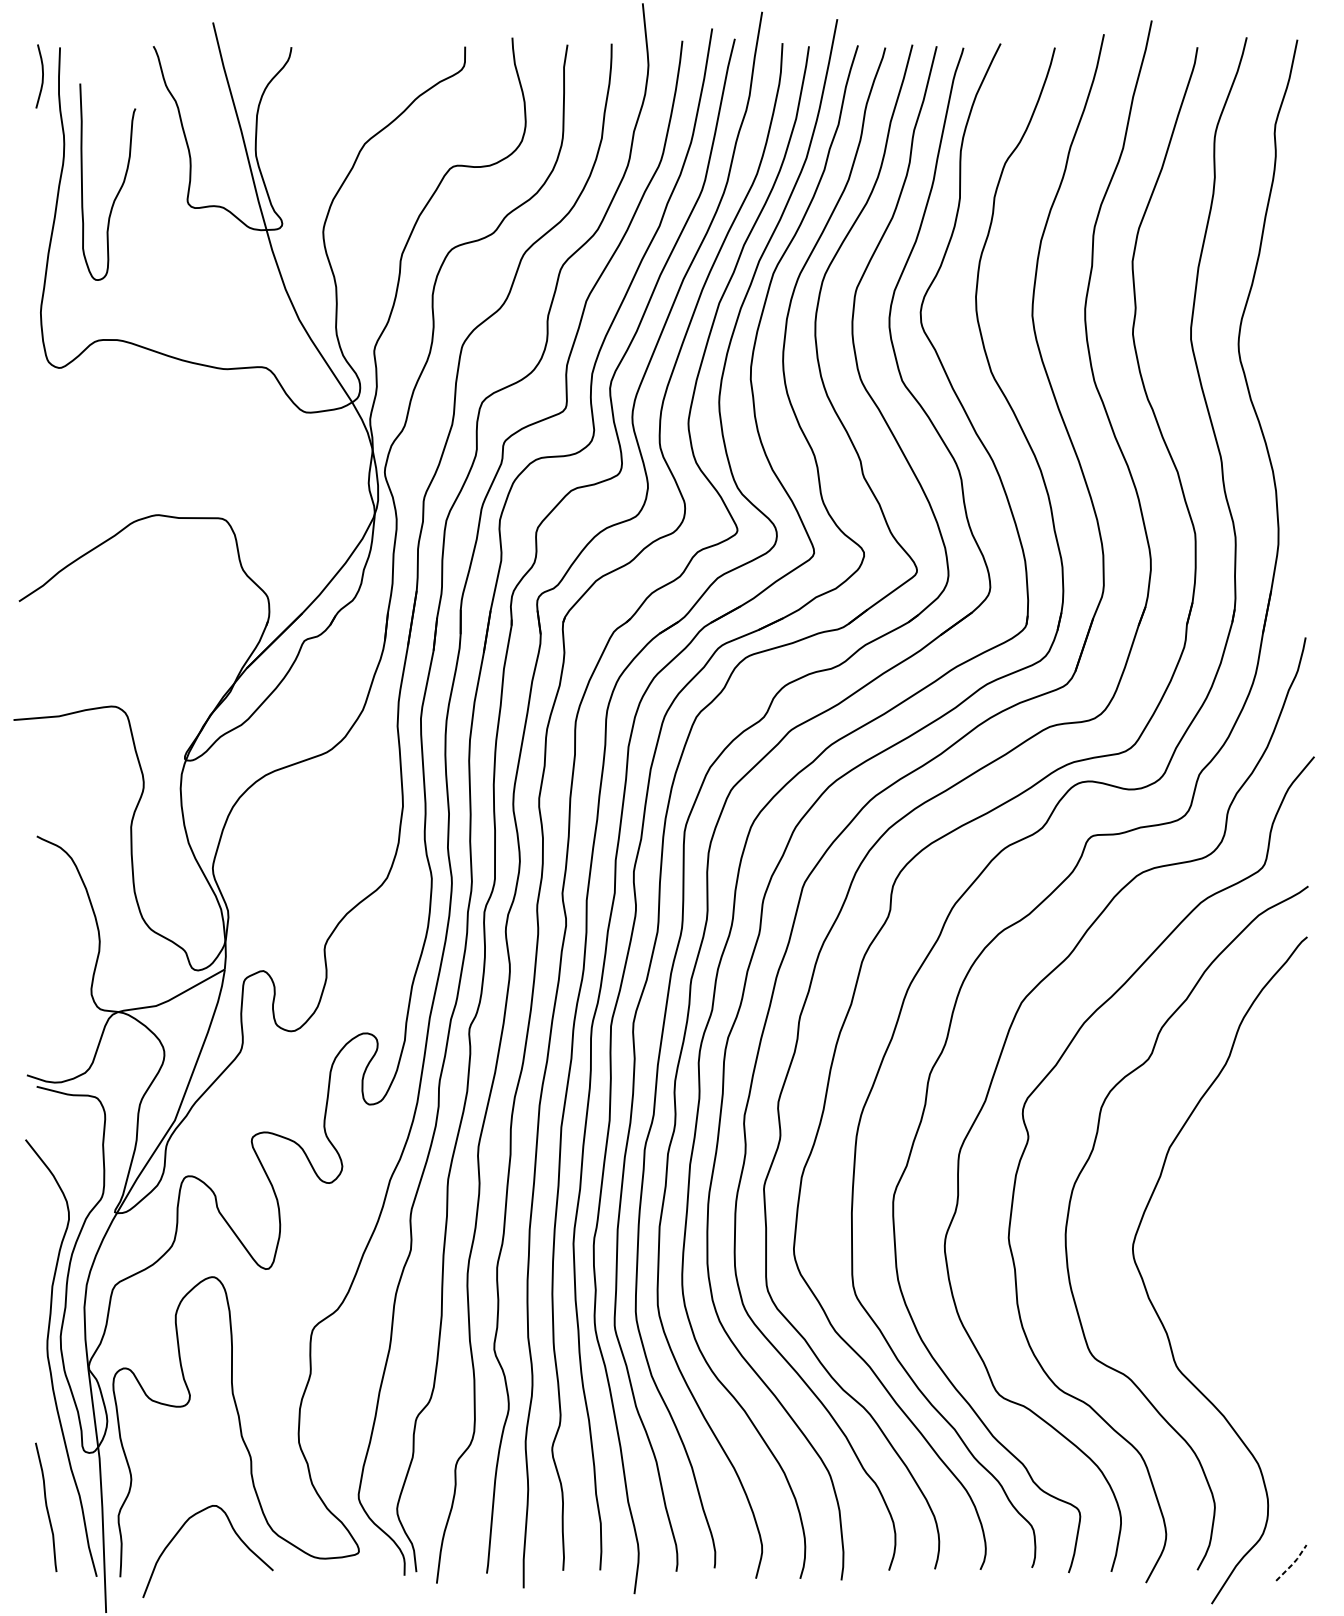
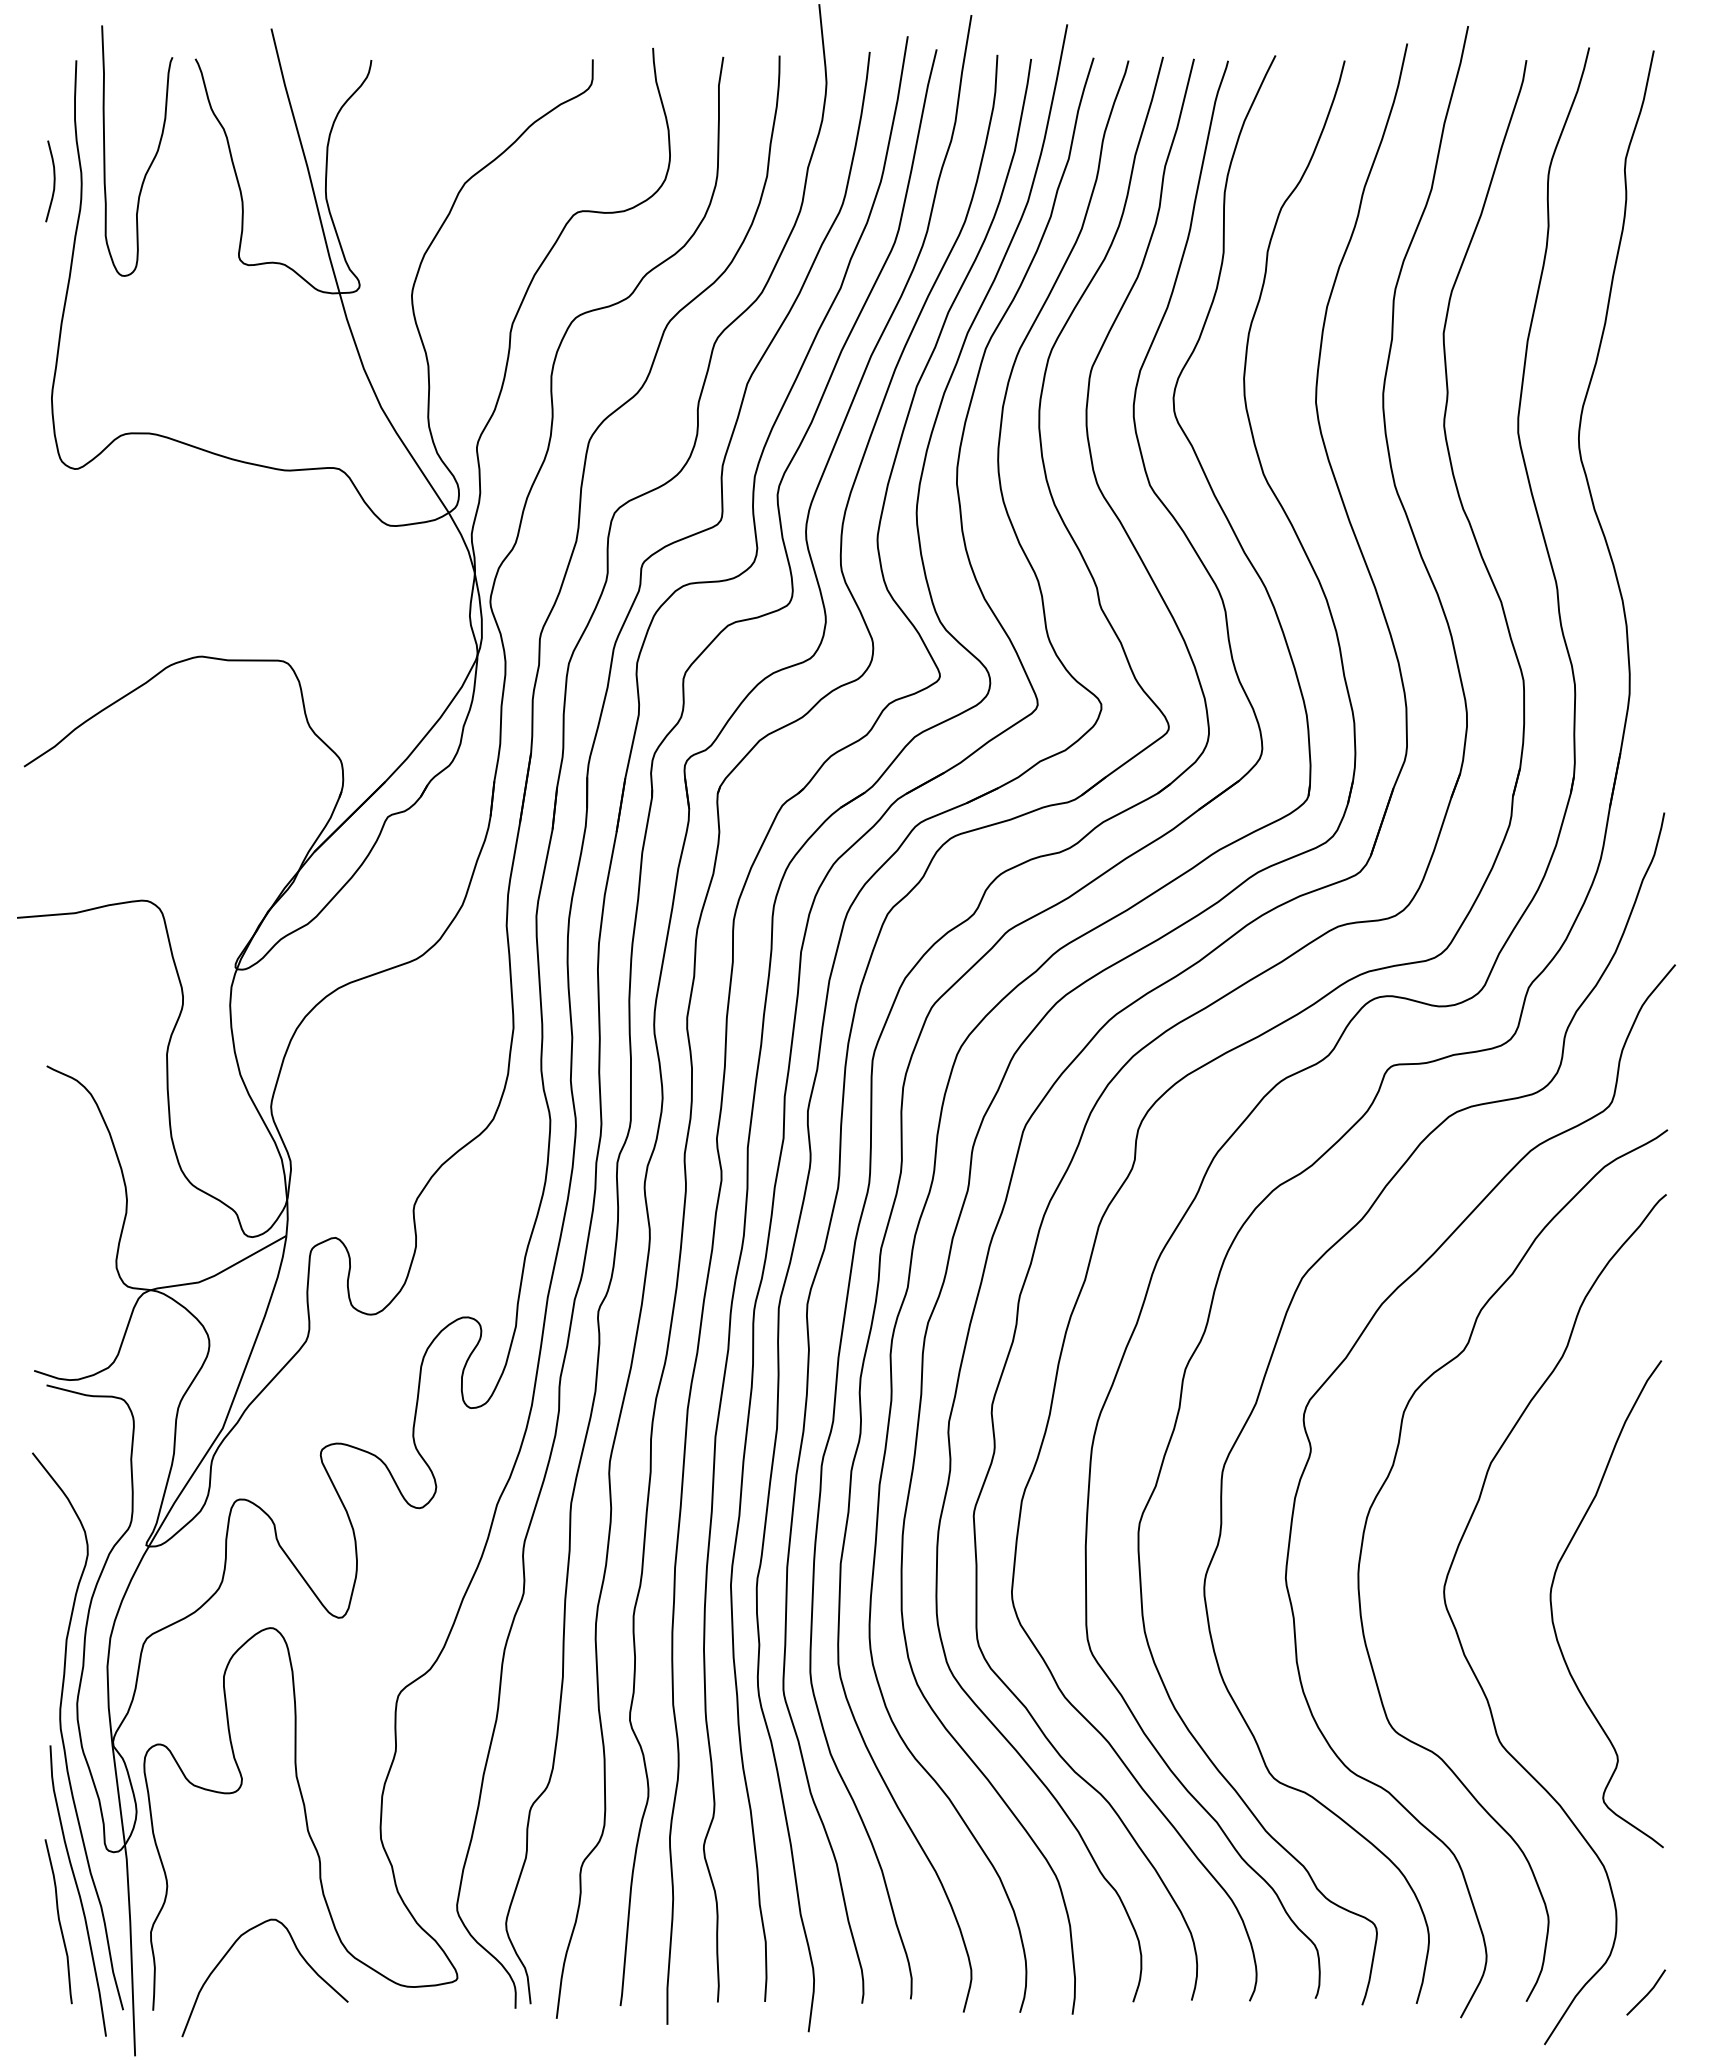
curve: (42, 76) -> (53, 181), moved
curve: (120, 187) -> (153, 157), moved
curve: (1217, 1260) -> (1552, 1606), added
curve: (60, 1482) -> (77, 1890), added
line: (1293, 1563) -> (1648, 1993), dashed -> solid

